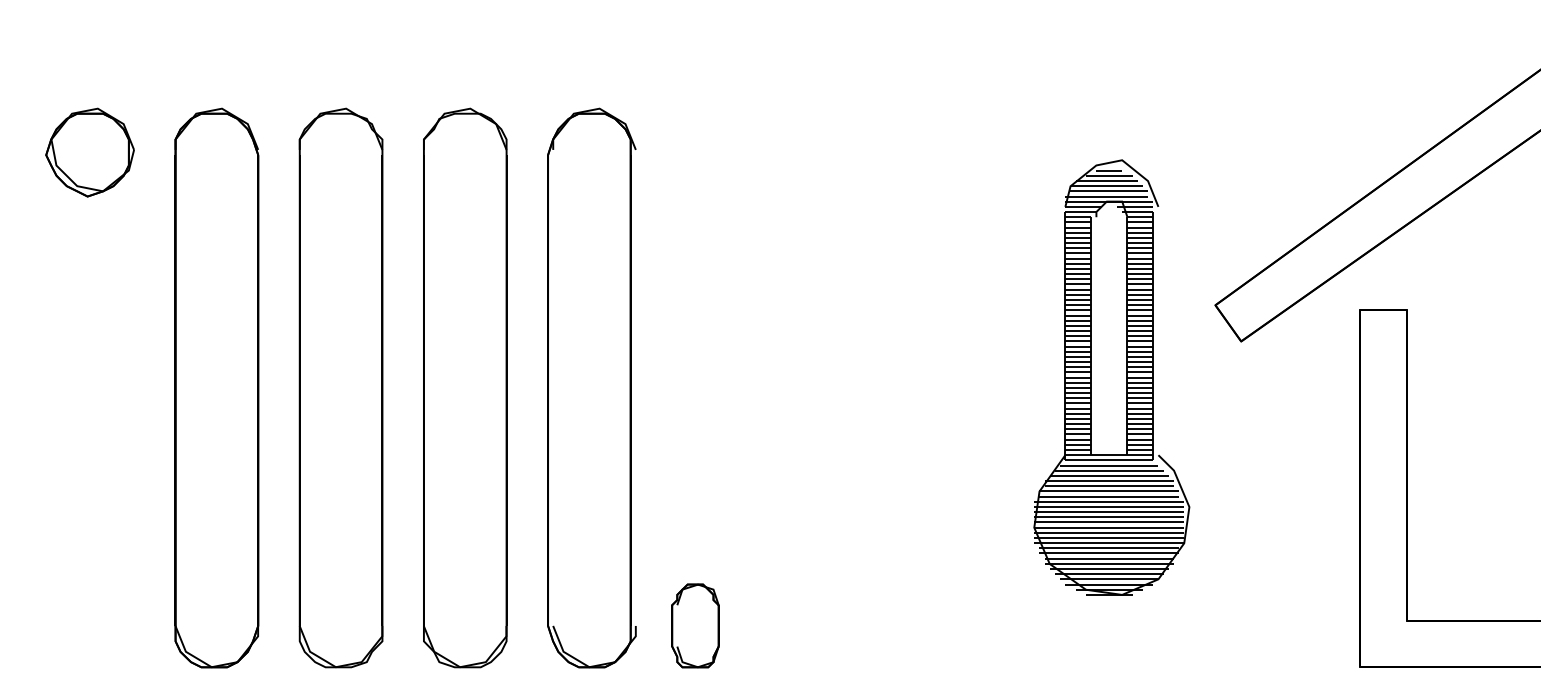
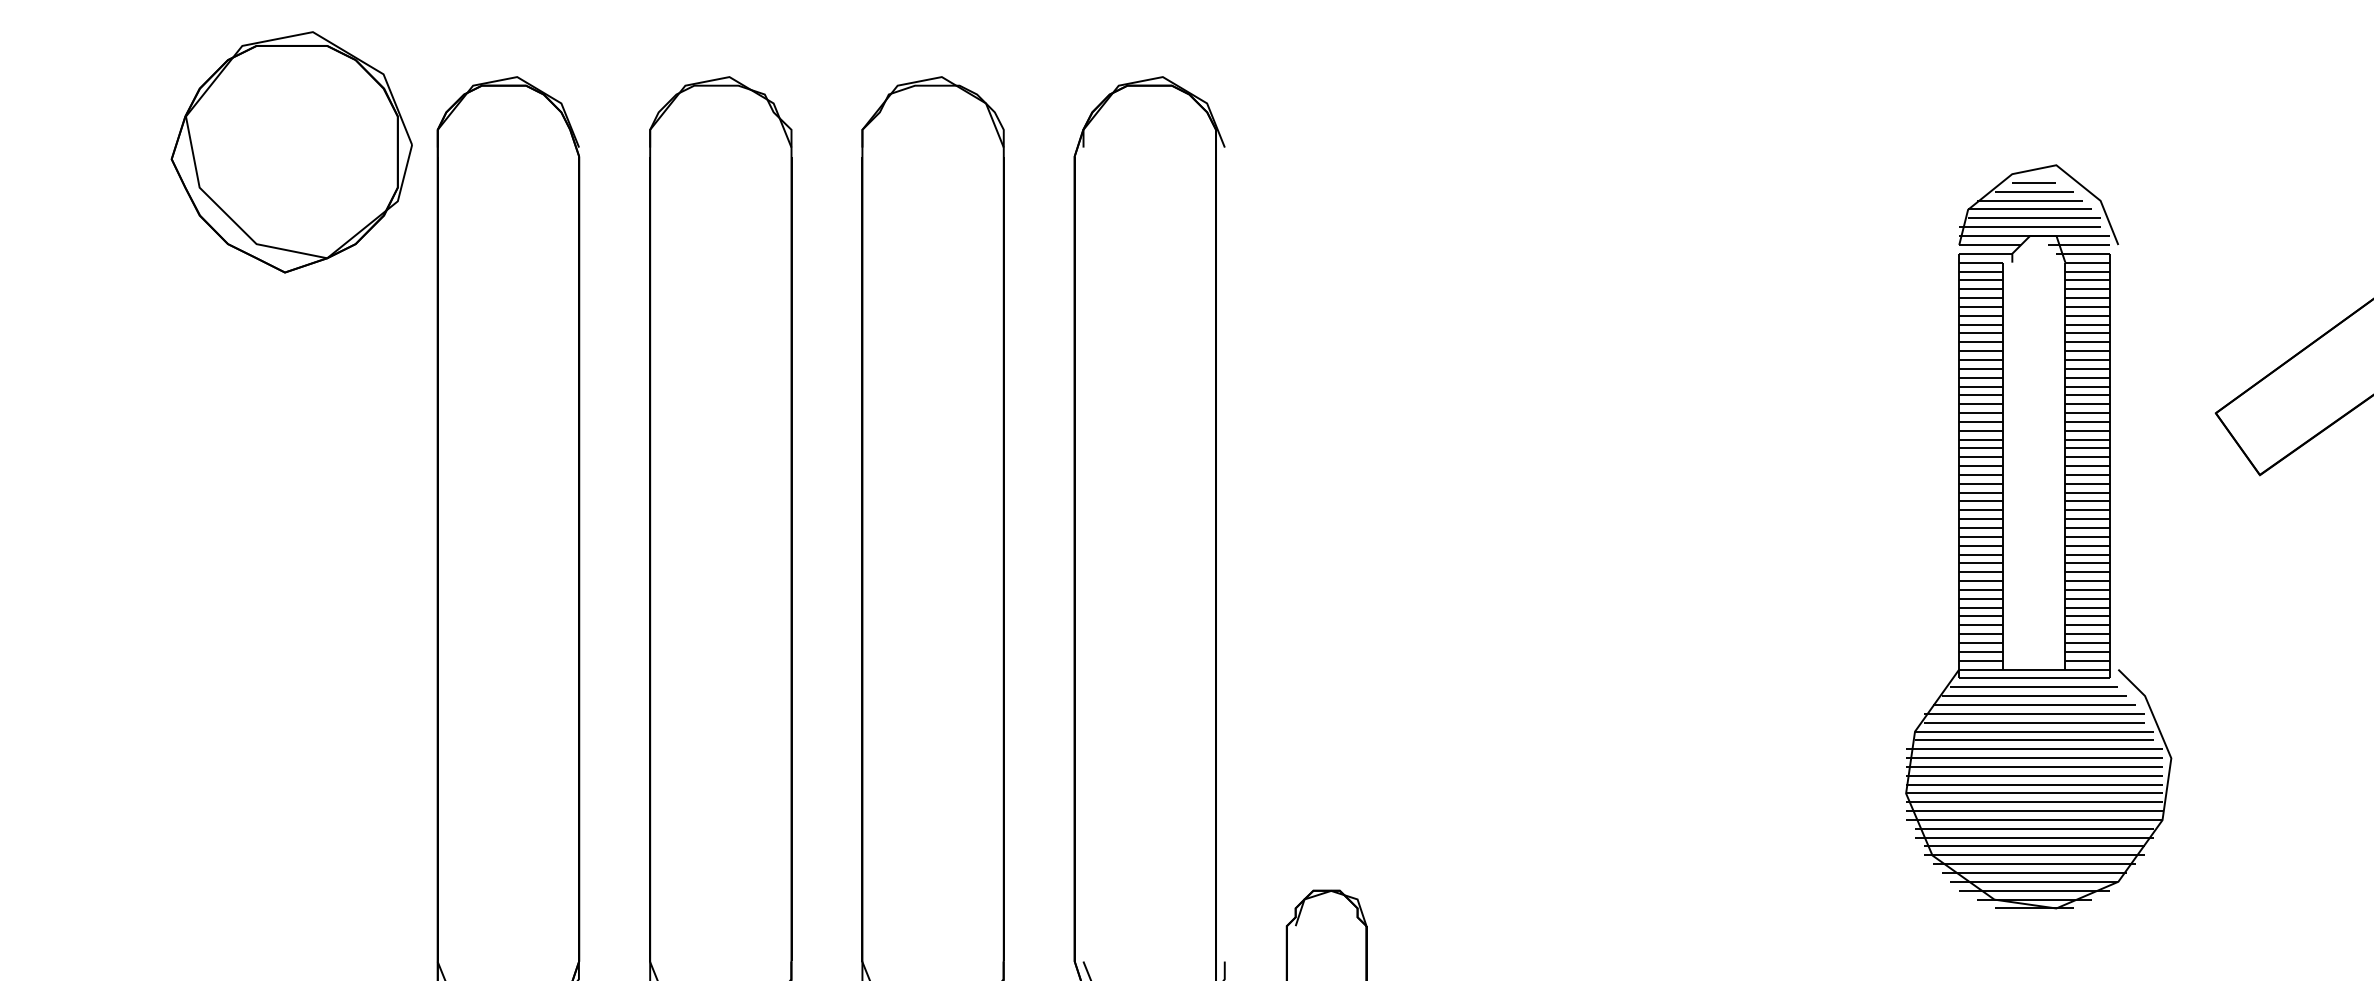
part: (89, 152) -> (290, 151), size x1.6

